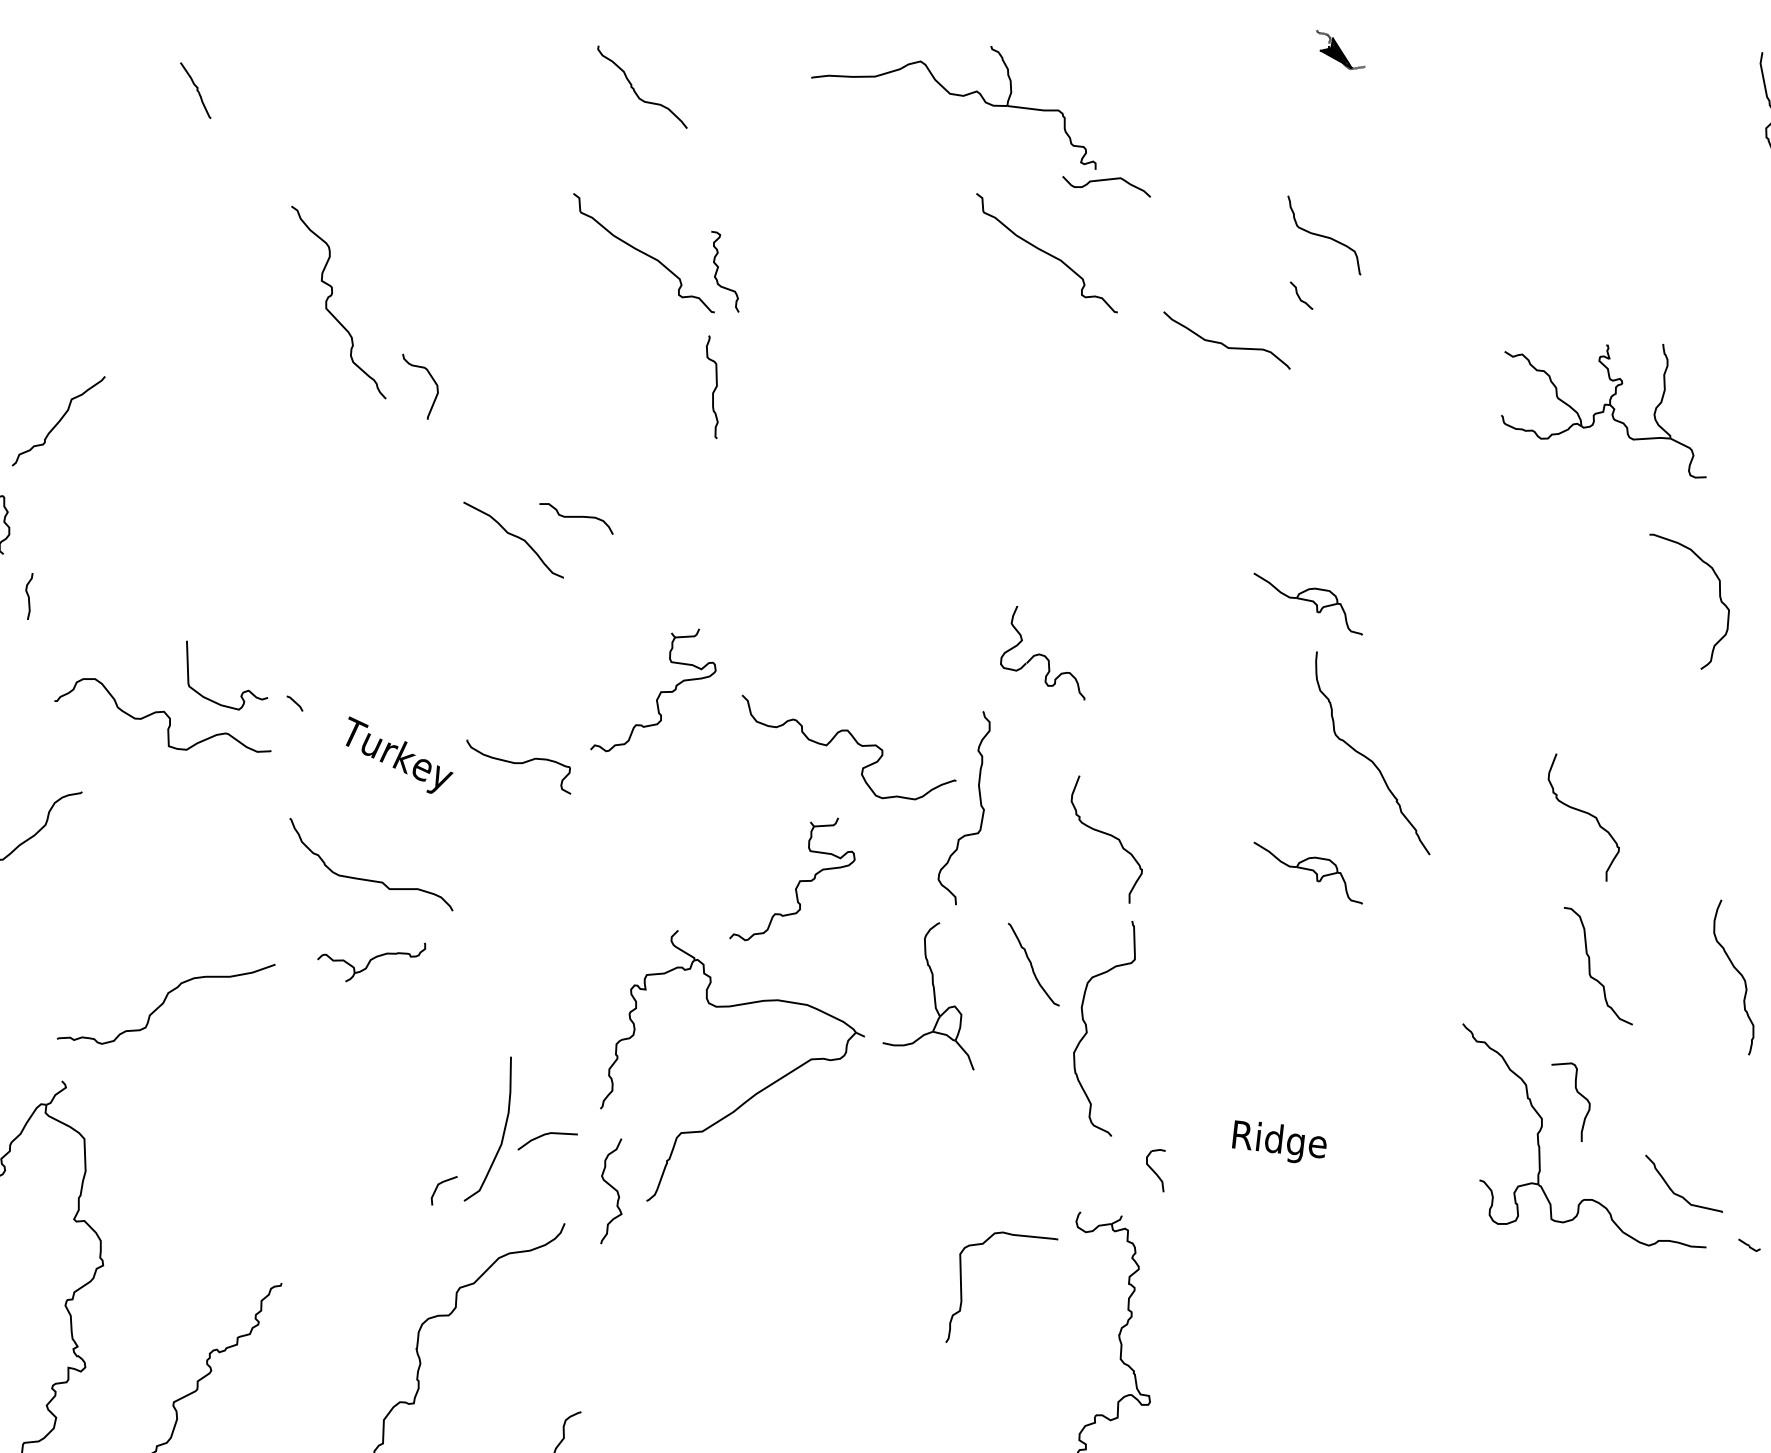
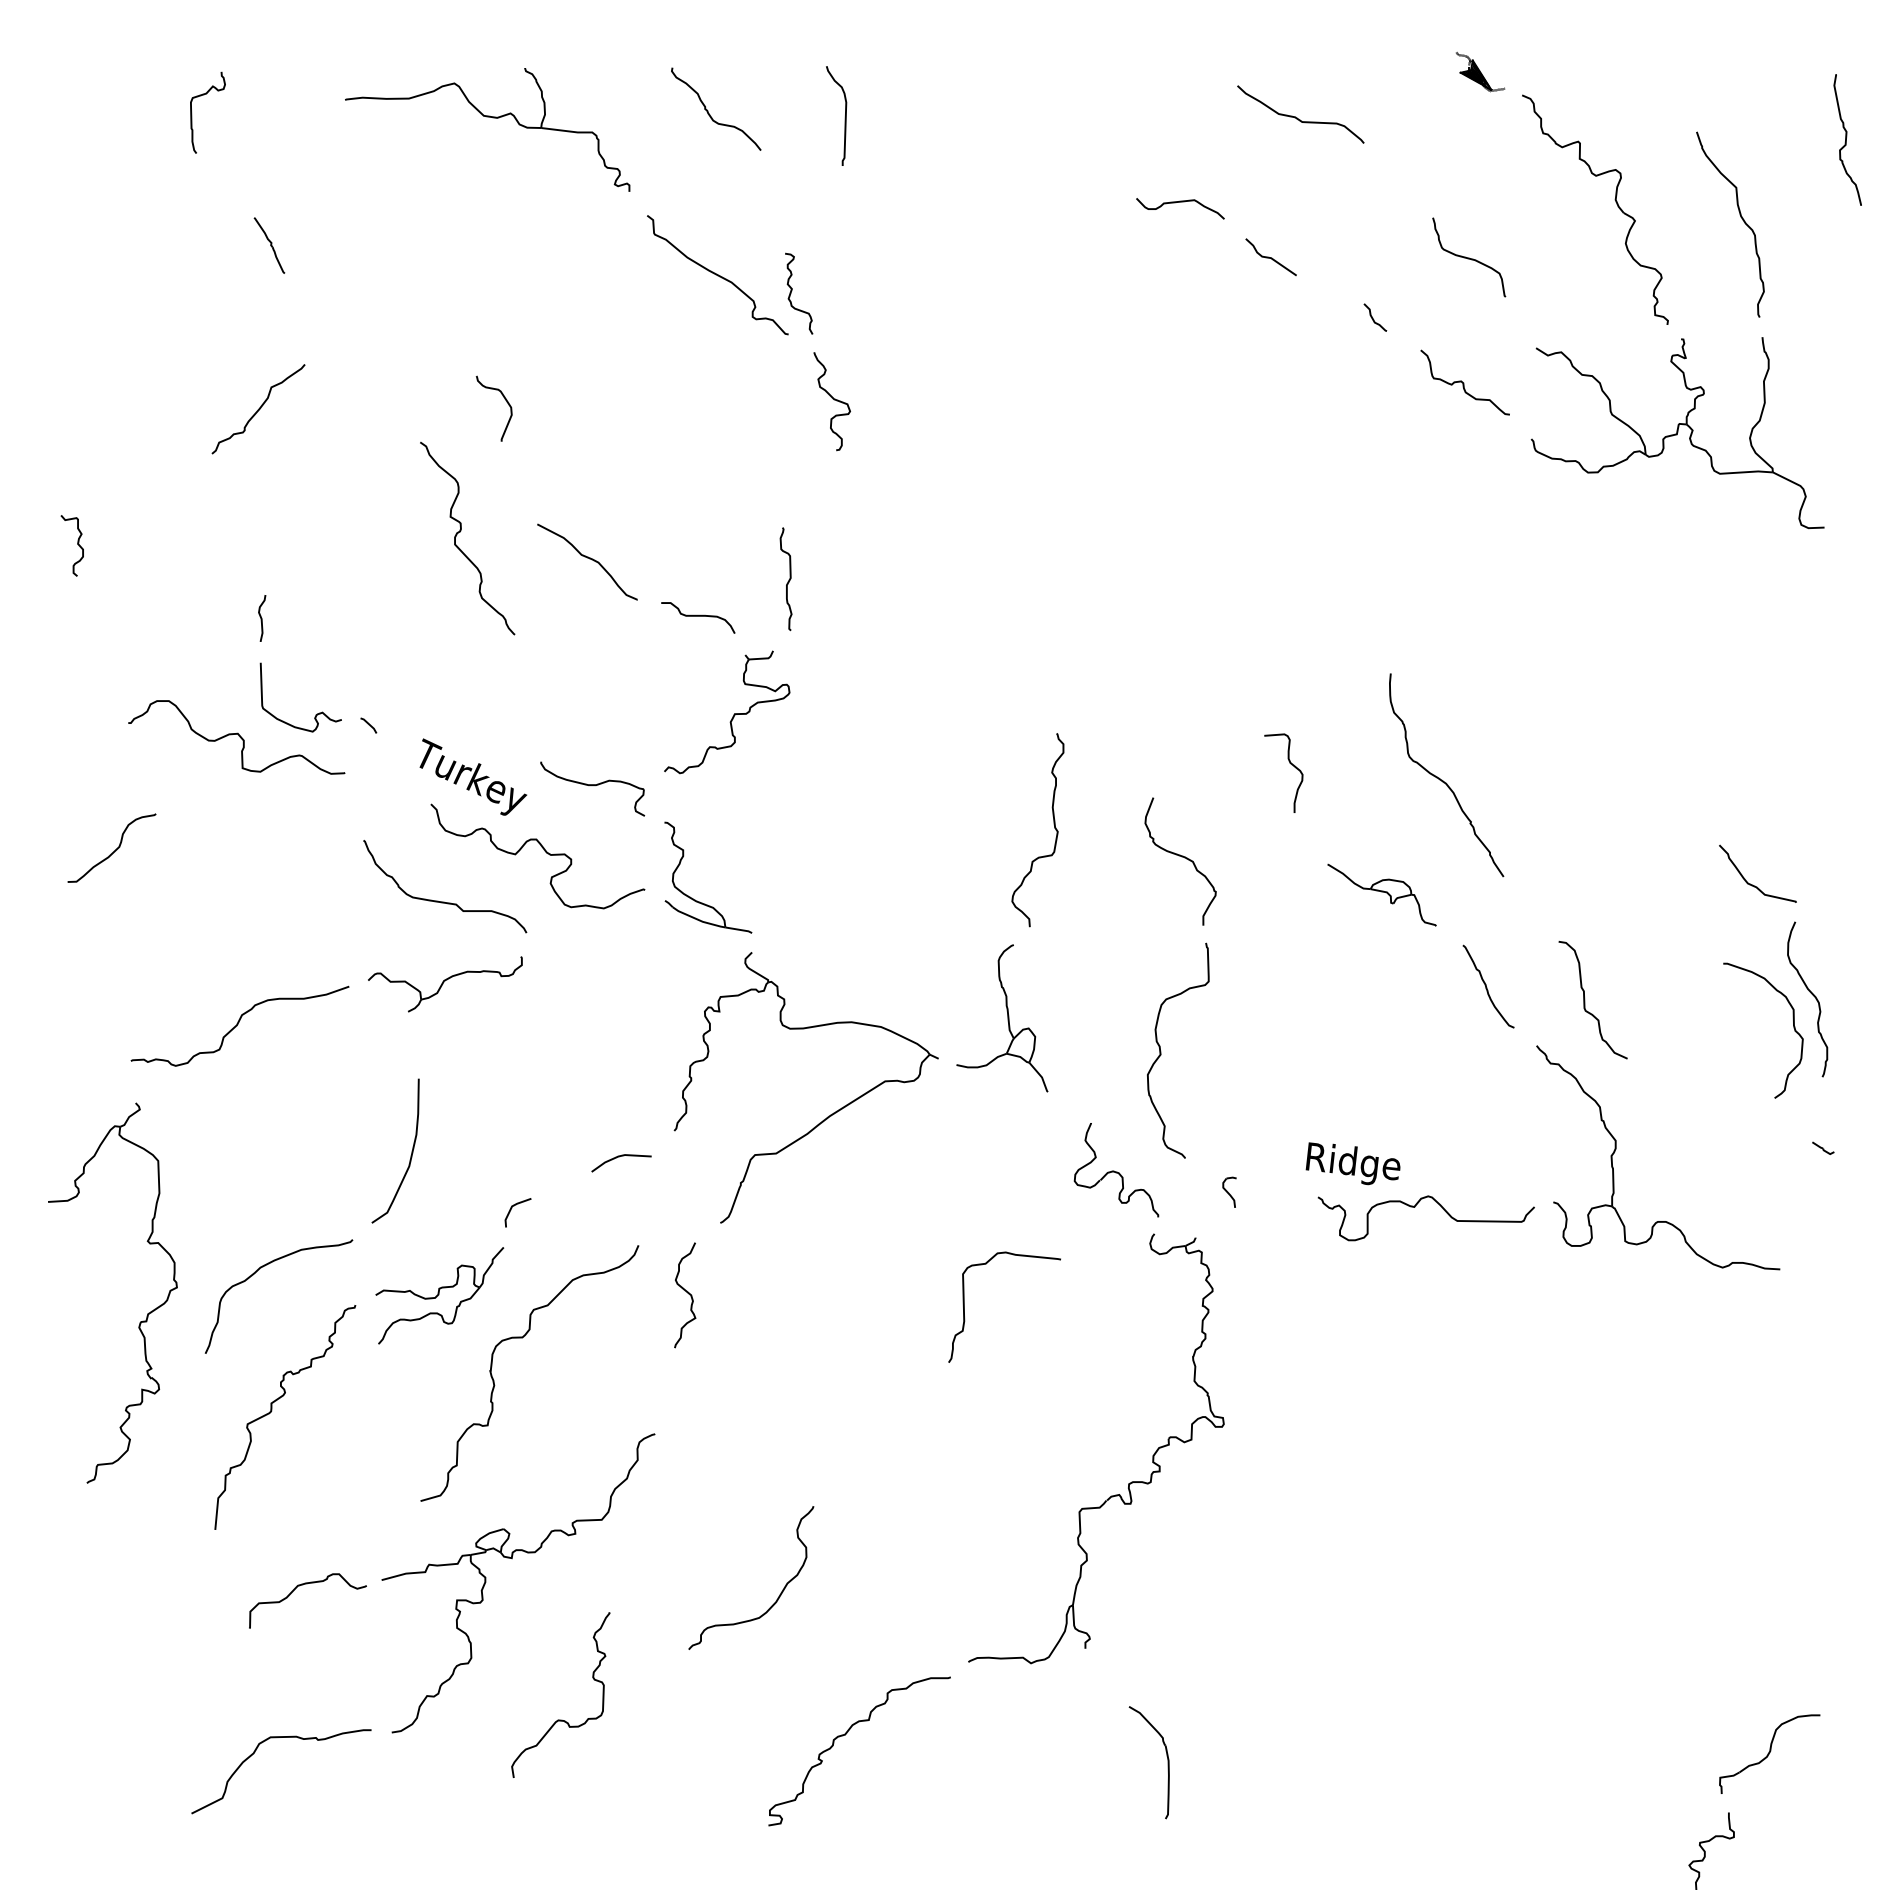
part: (1340, 50) -> (1480, 72), moved
curve: (118, 90) -> (192, 112), added
part: (195, 90) -> (269, 245), moved
curve: (770, 95) -> (844, 117), added
part: (953, 95) -> (487, 117), moved
part: (1541, 180) -> (1615, 202), added
curve: (1666, 195) -> (1740, 217), added
curve: (1196, 235) -> (1270, 257), added
curve: (1324, 235) -> (1469, 257), moved
curve: (1046, 253) -> (1120, 275), removed
curve: (331, 296) -> (460, 532), moved
curve: (1223, 343) -> (1297, 117), moved
curve: (1389, 360) -> (1463, 382), added
curve: (758, 377) -> (832, 399), added
curve: (713, 389) -> (787, 581), moved
part: (1603, 410) -> (1677, 432), size x1.43
curve: (58, 421) -> (258, 409), moved
curve: (576, 517) -> (698, 616), moved
curve: (29, 596) -> (262, 618), moved
curve: (1719, 599) -> (1793, 1028), moved
part: (1307, 603) -> (1381, 625), removed
part: (1042, 653) -> (1116, 1170), moved
curve: (855, 742) -> (544, 851), moved
curve: (1584, 813) -> (1658, 835), removed
part: (623, 878) -> (697, 900), added
part: (798, 881) -> (872, 903), removed
part: (371, 962) -> (445, 984), size x1.43
curve: (1032, 965) -> (1487, 987), moved
curve: (1590, 966) -> (1585, 1000), moved
curve: (1577, 1093) -> (1290, 764), moved
curve: (502, 1133) -> (410, 1155), moved
part: (1155, 1169) -> (1229, 1191), size x0.71
curve: (1341, 1185) -> (1415, 1207), added
curve: (613, 1189) -> (687, 1293), moved
curve: (1678, 1194) -> (1752, 884), moved
part: (1749, 1244) -> (1823, 1147), moved
curve: (181, 1251) -> (255, 1273), added
part: (365, 1273) -> (439, 1295), added
curve: (961, 1286) -> (964, 1306), moved

